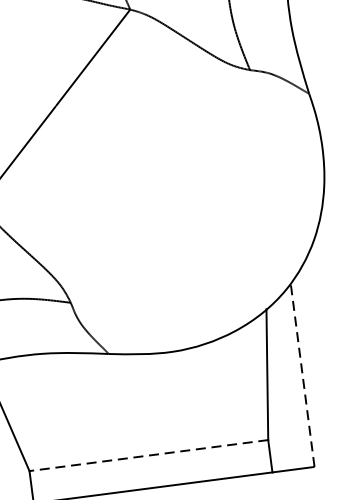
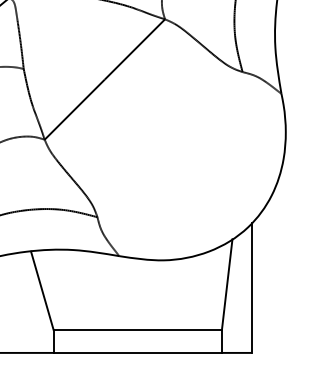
line: (302, 375) -> (251, 288), dashed -> solid
line: (148, 456) -> (137, 330), dashed -> solid

